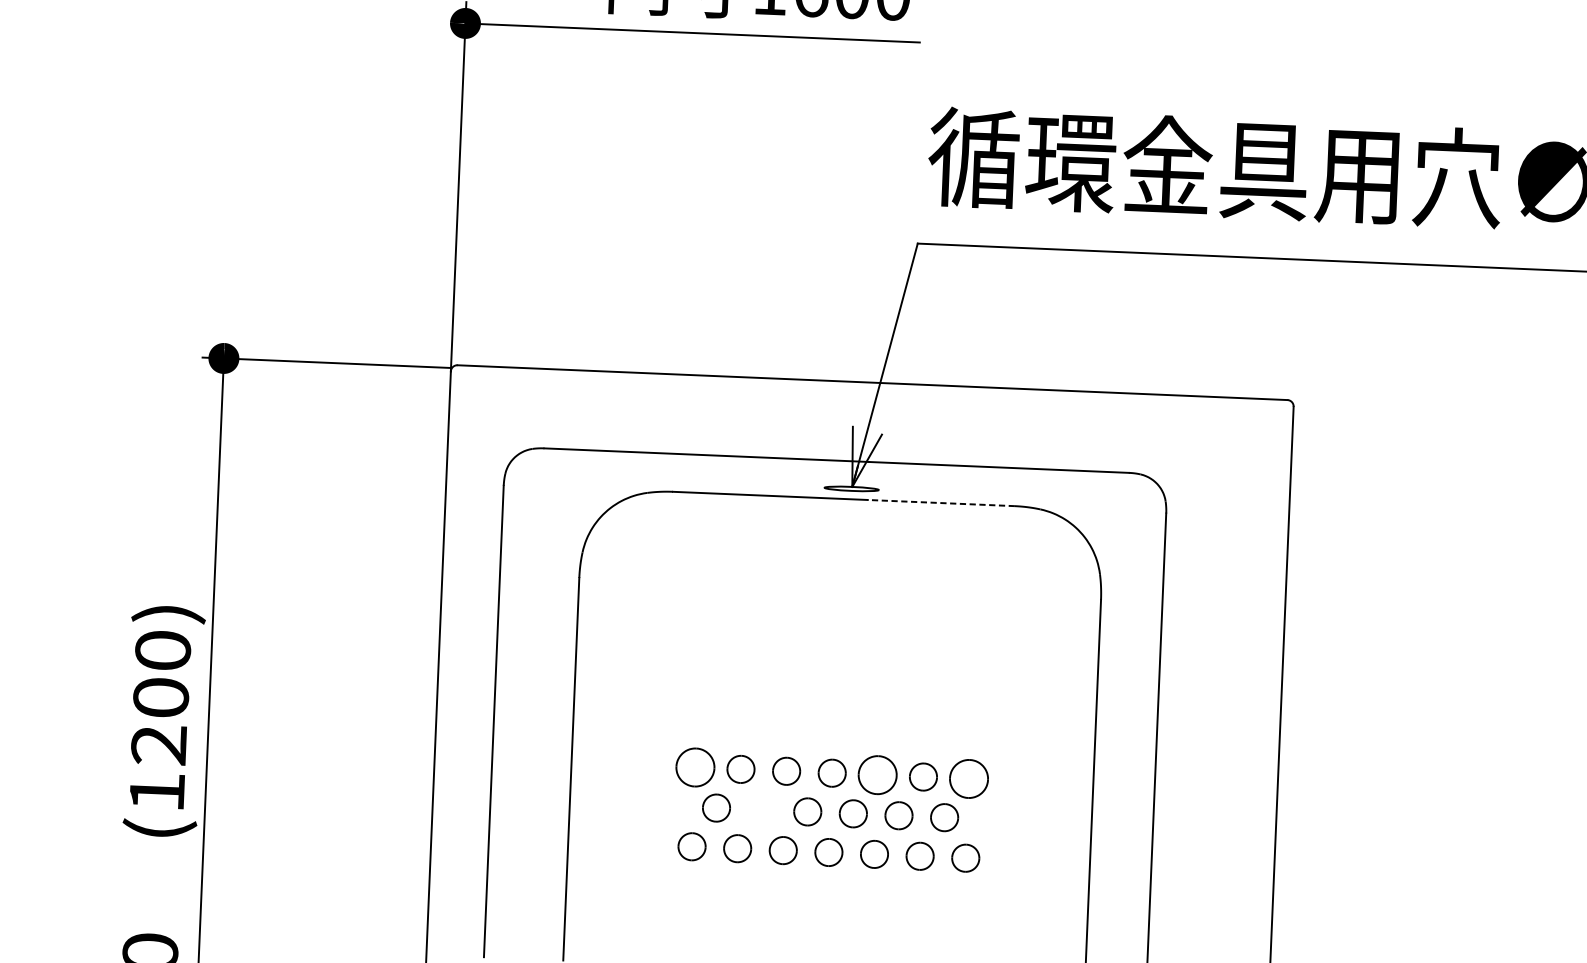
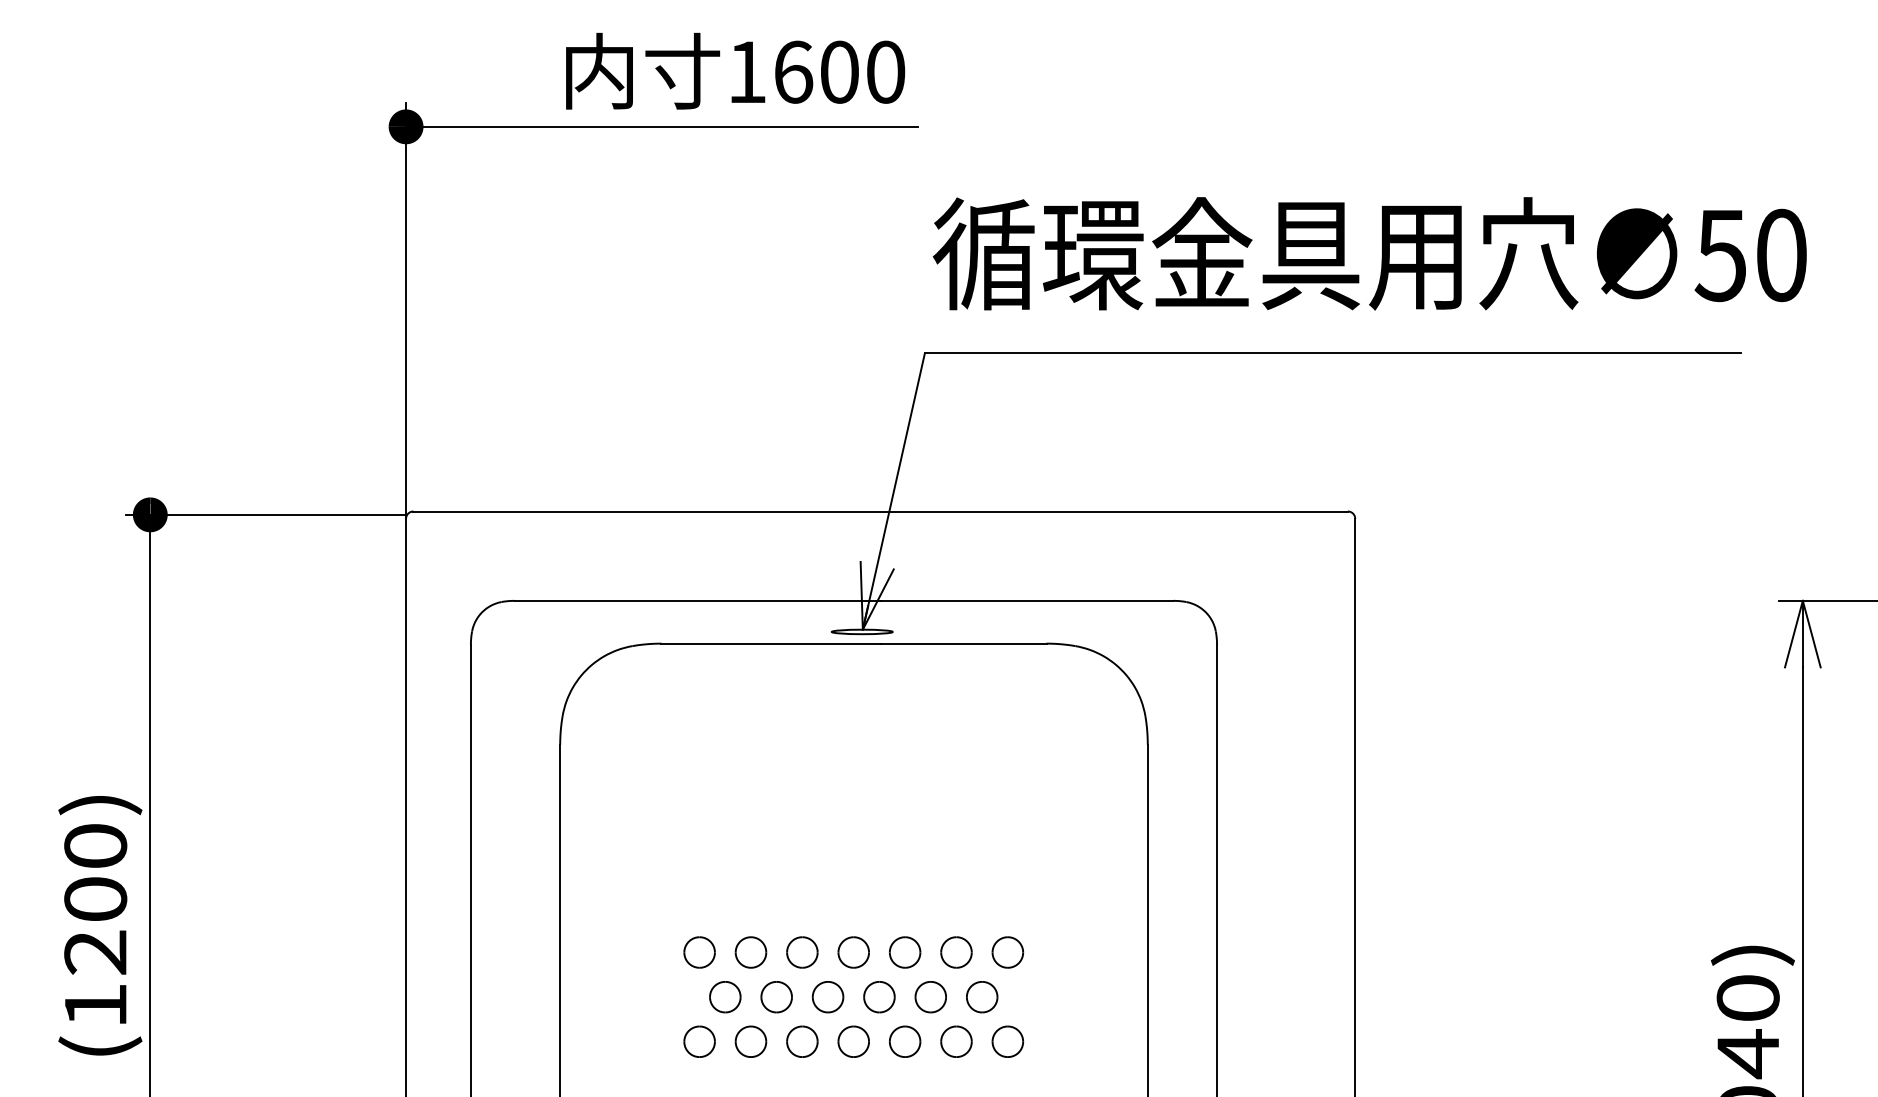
line: (941, 502) -> (963, 643), dashed -> solid
part: (695, 767) -> (699, 952), size x0.71
part: (878, 775) -> (905, 952), size x0.71
part: (968, 778) -> (1007, 952), size x0.71
part: (761, 810) -> (776, 997), added

